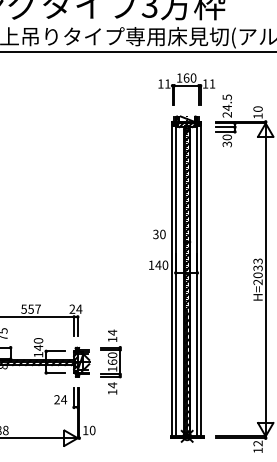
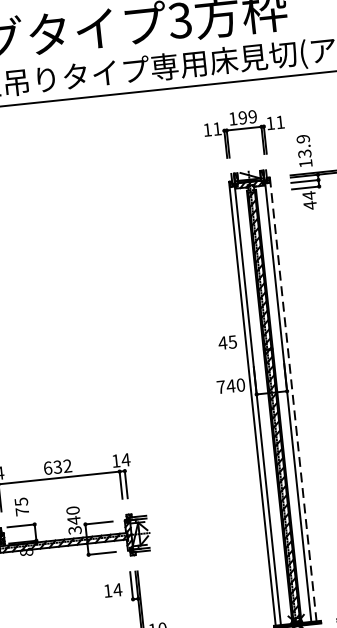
text: (189, 77) -> (247, 116), 160 -> 199
text: (226, 105) -> (303, 150), 24.5 -> 13.9
text: (226, 140) -> (308, 200), 30 -> 44
text: (158, 234) -> (226, 342), 30 -> 45
text: (151, 264) -> (221, 386), 140 -> 740
line: (201, 279) -> (293, 399), solid -> dashed
text: (30, 308) -> (56, 466), 557 -> 632
text: (72, 308) -> (116, 459), 24 -> 14
text: (38, 354) -> (74, 529), 140 -> 340
part: (110, 361) -> (177, 529), removed
text: (56, 399) -> (107, 590), 24 -> 14

